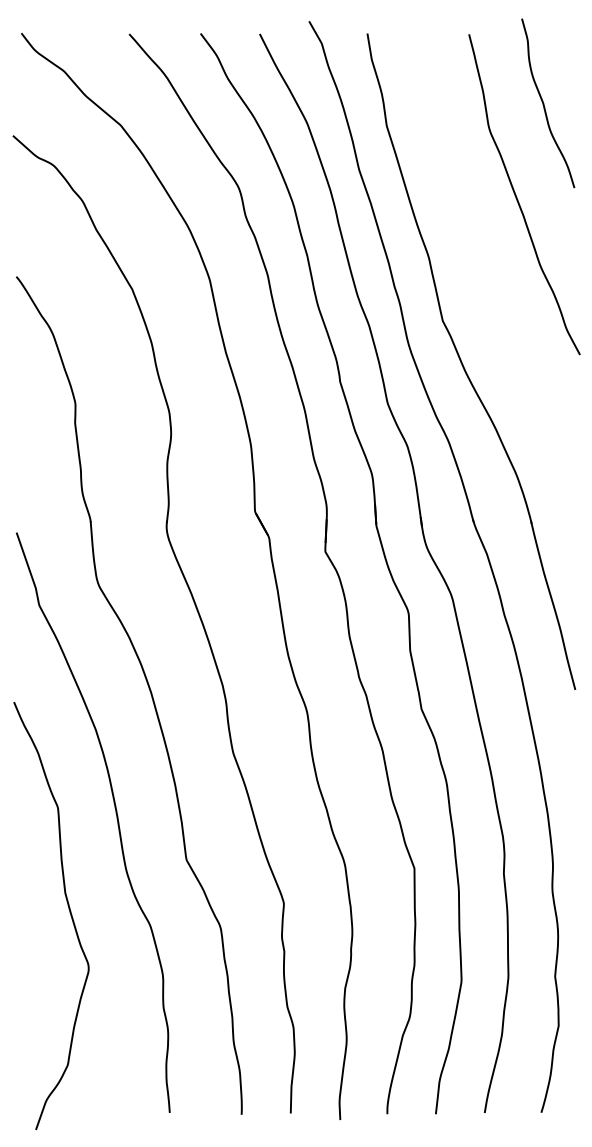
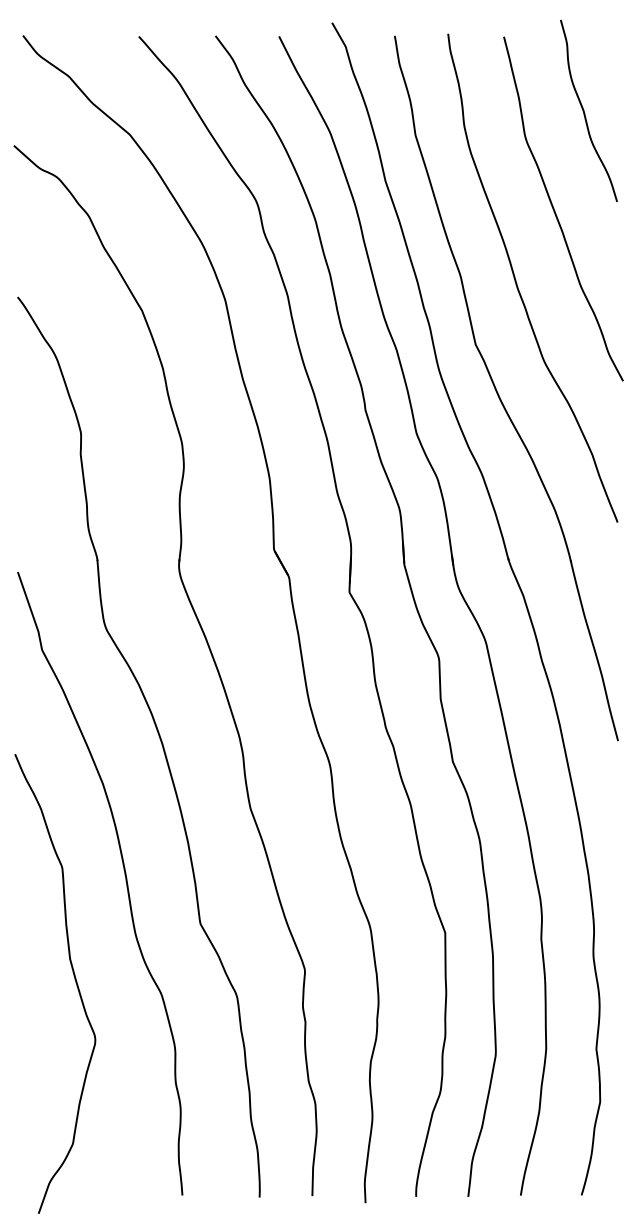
curve: (481, 262) -> (517, 281), added

